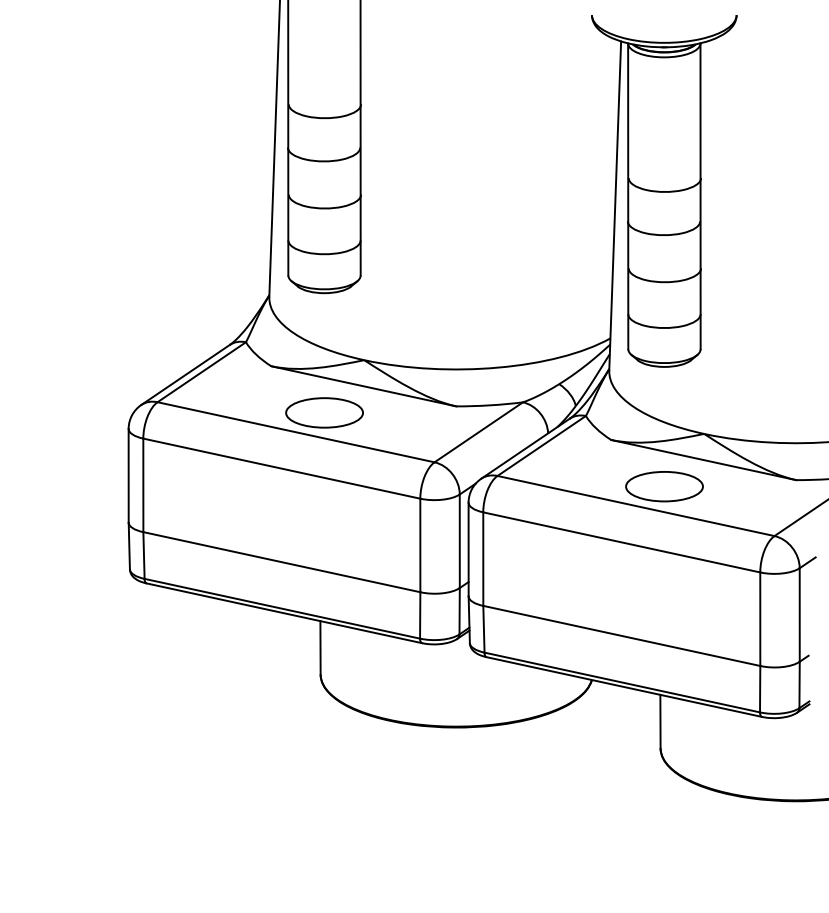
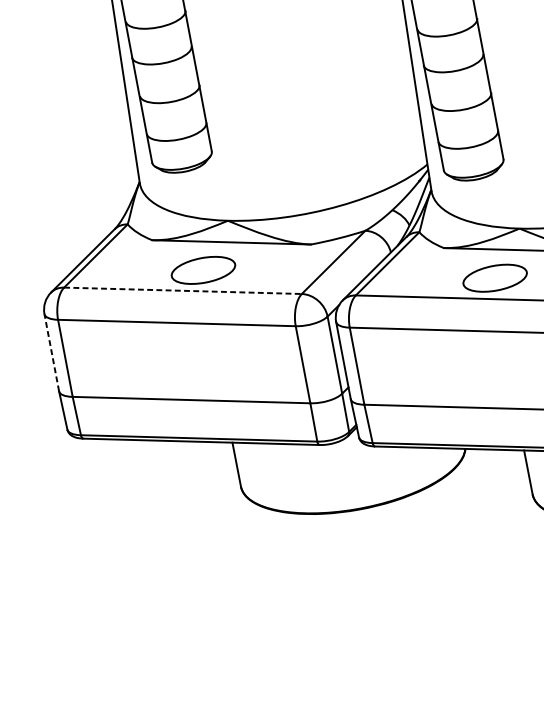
line: (296, 432) -> (183, 290), solid -> dashed
line: (128, 475) -> (51, 352), solid -> dashed

